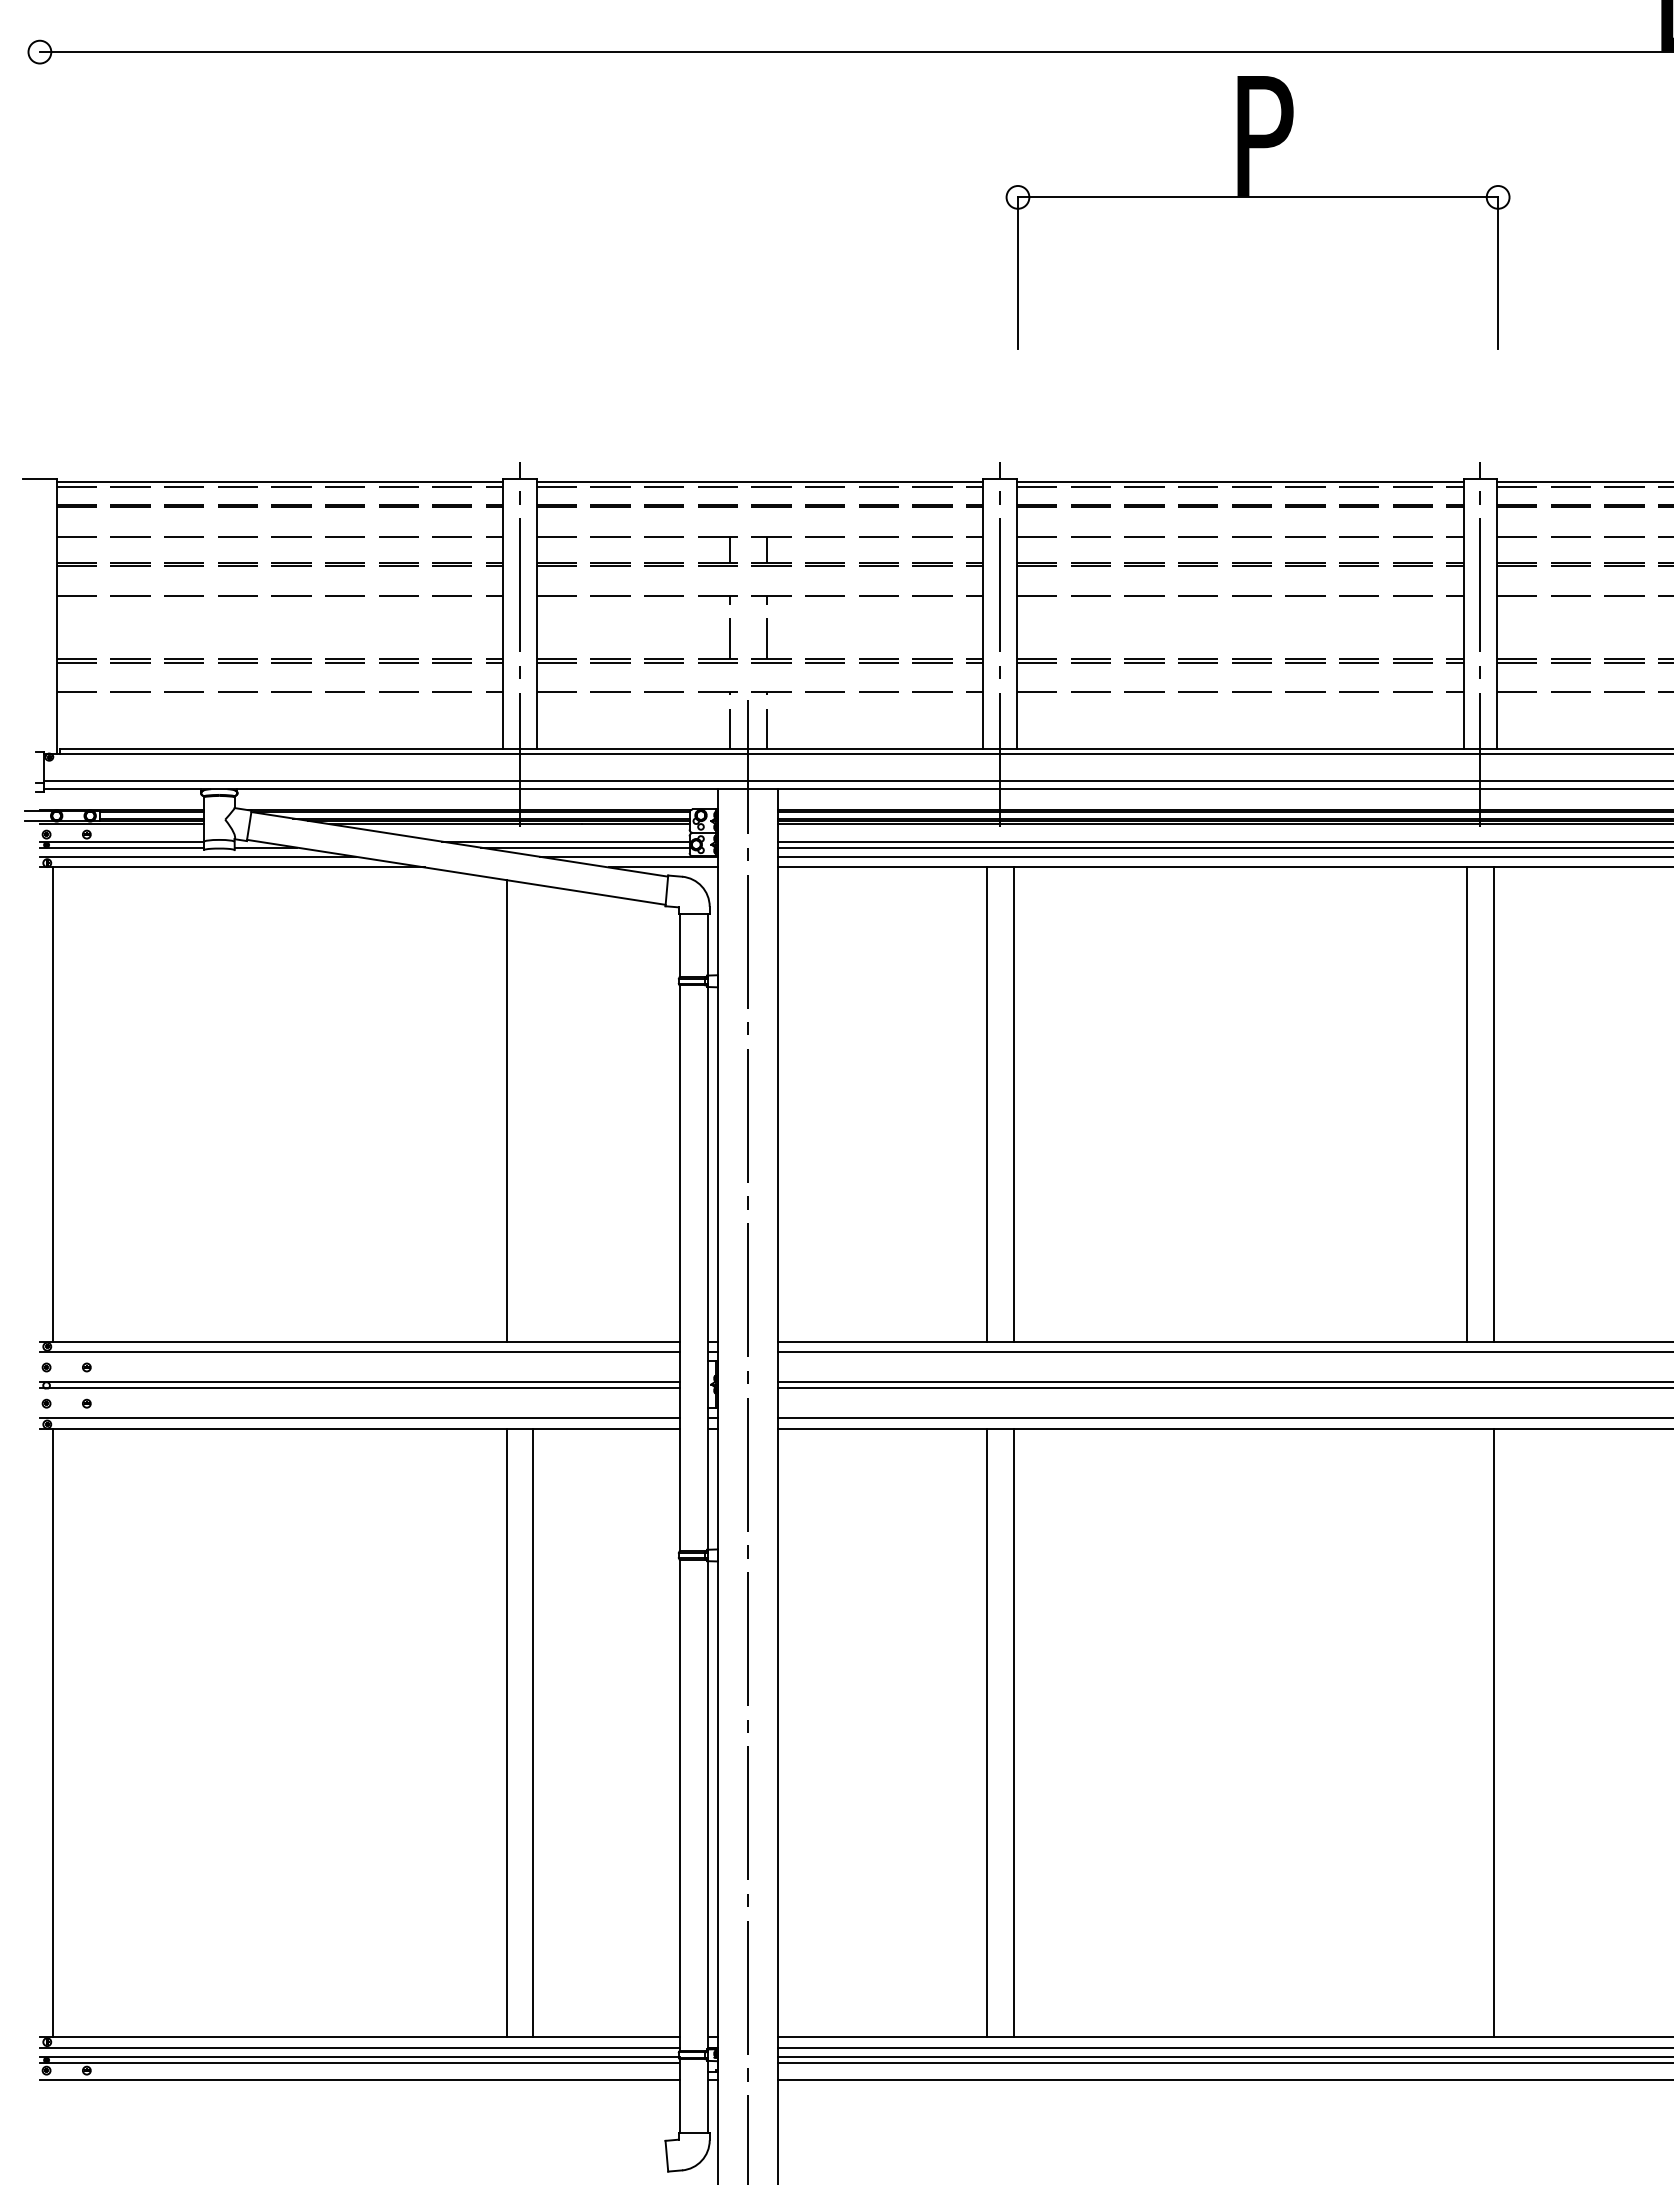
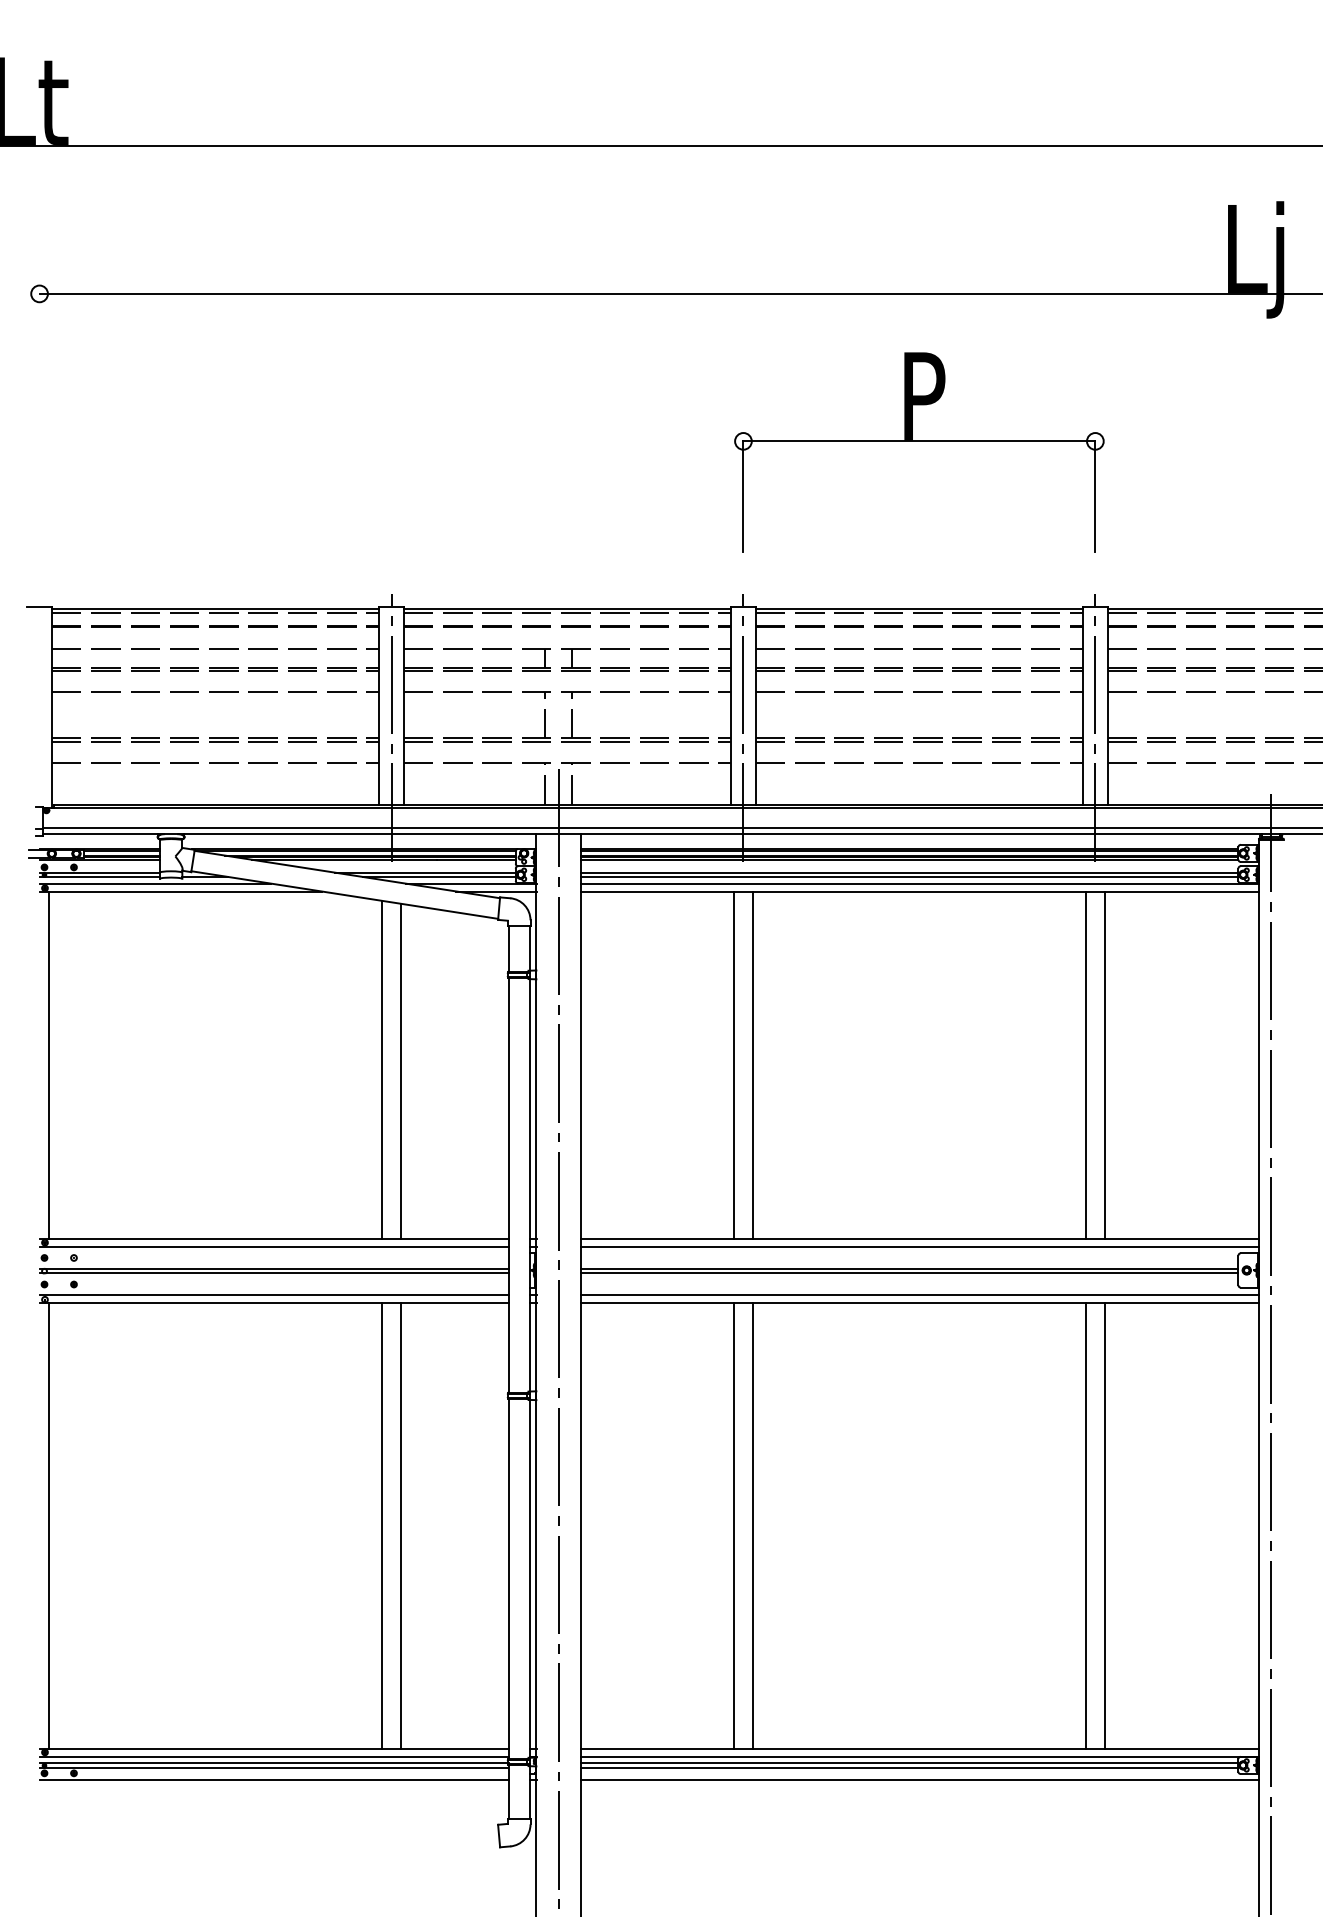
part: (1258, 197) -> (919, 441), moved
line: (533, 1113) -> (401, 1071), added
line: (1466, 1732) -> (1085, 1525), added

